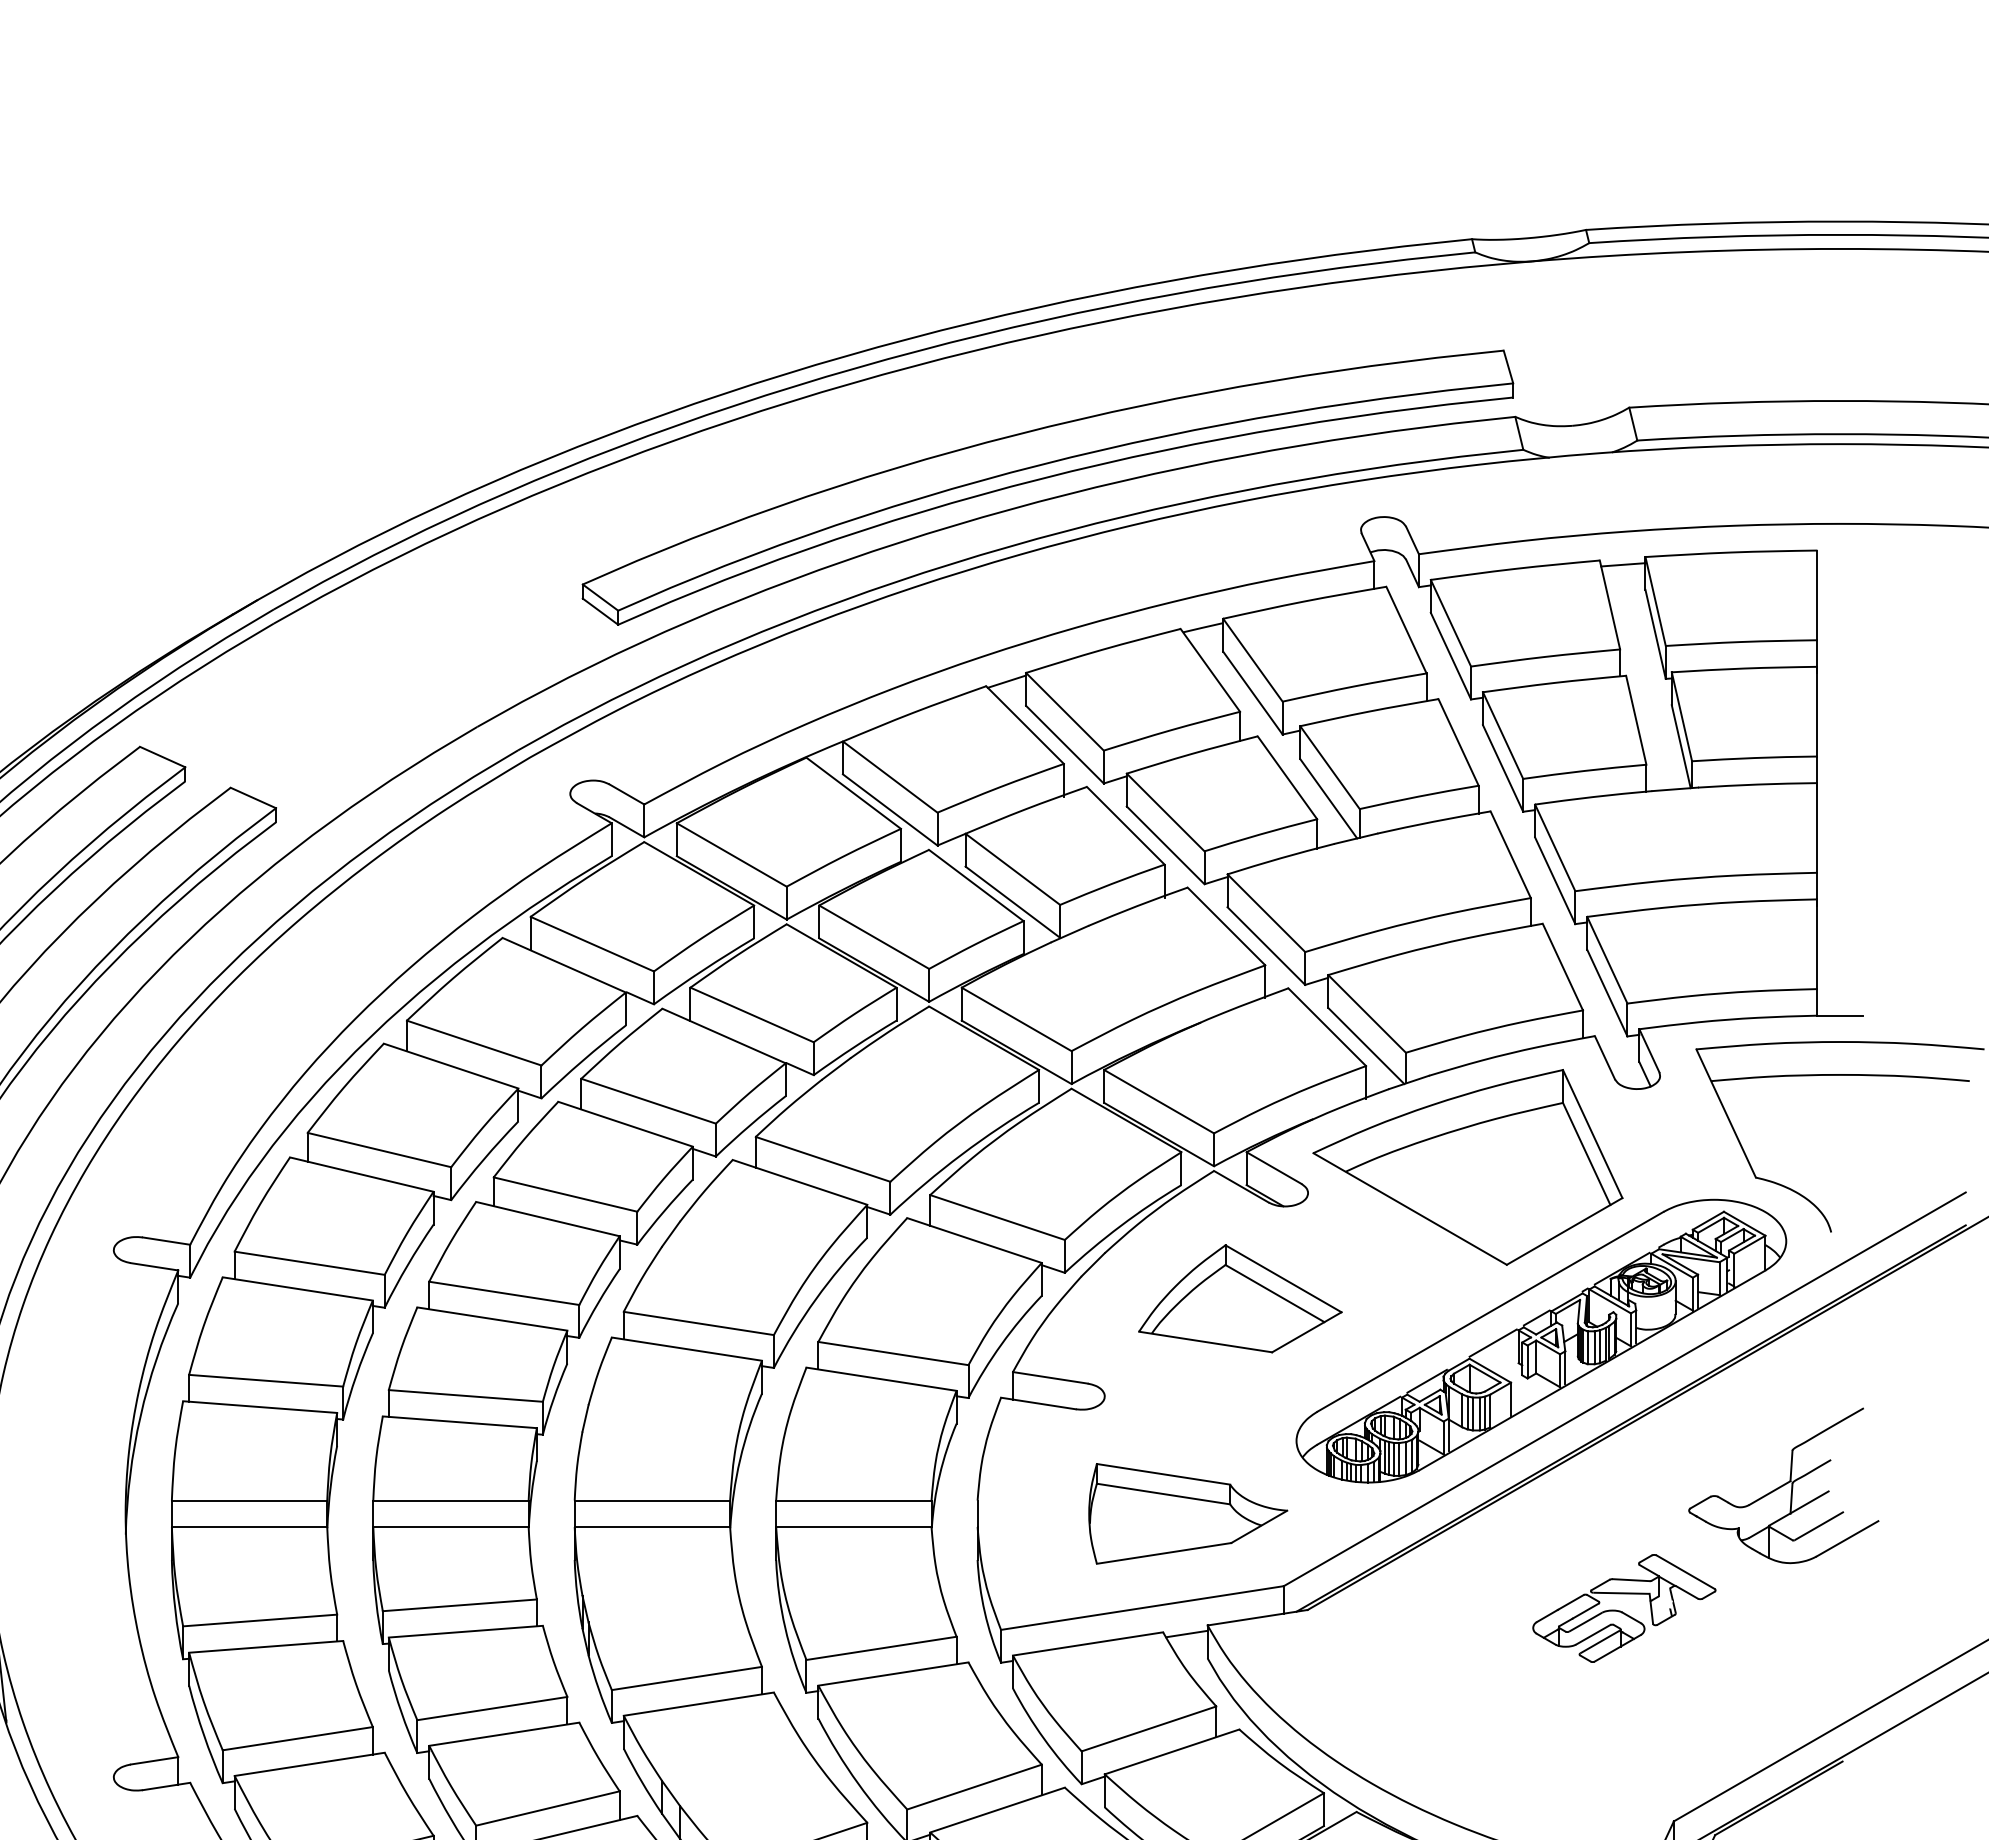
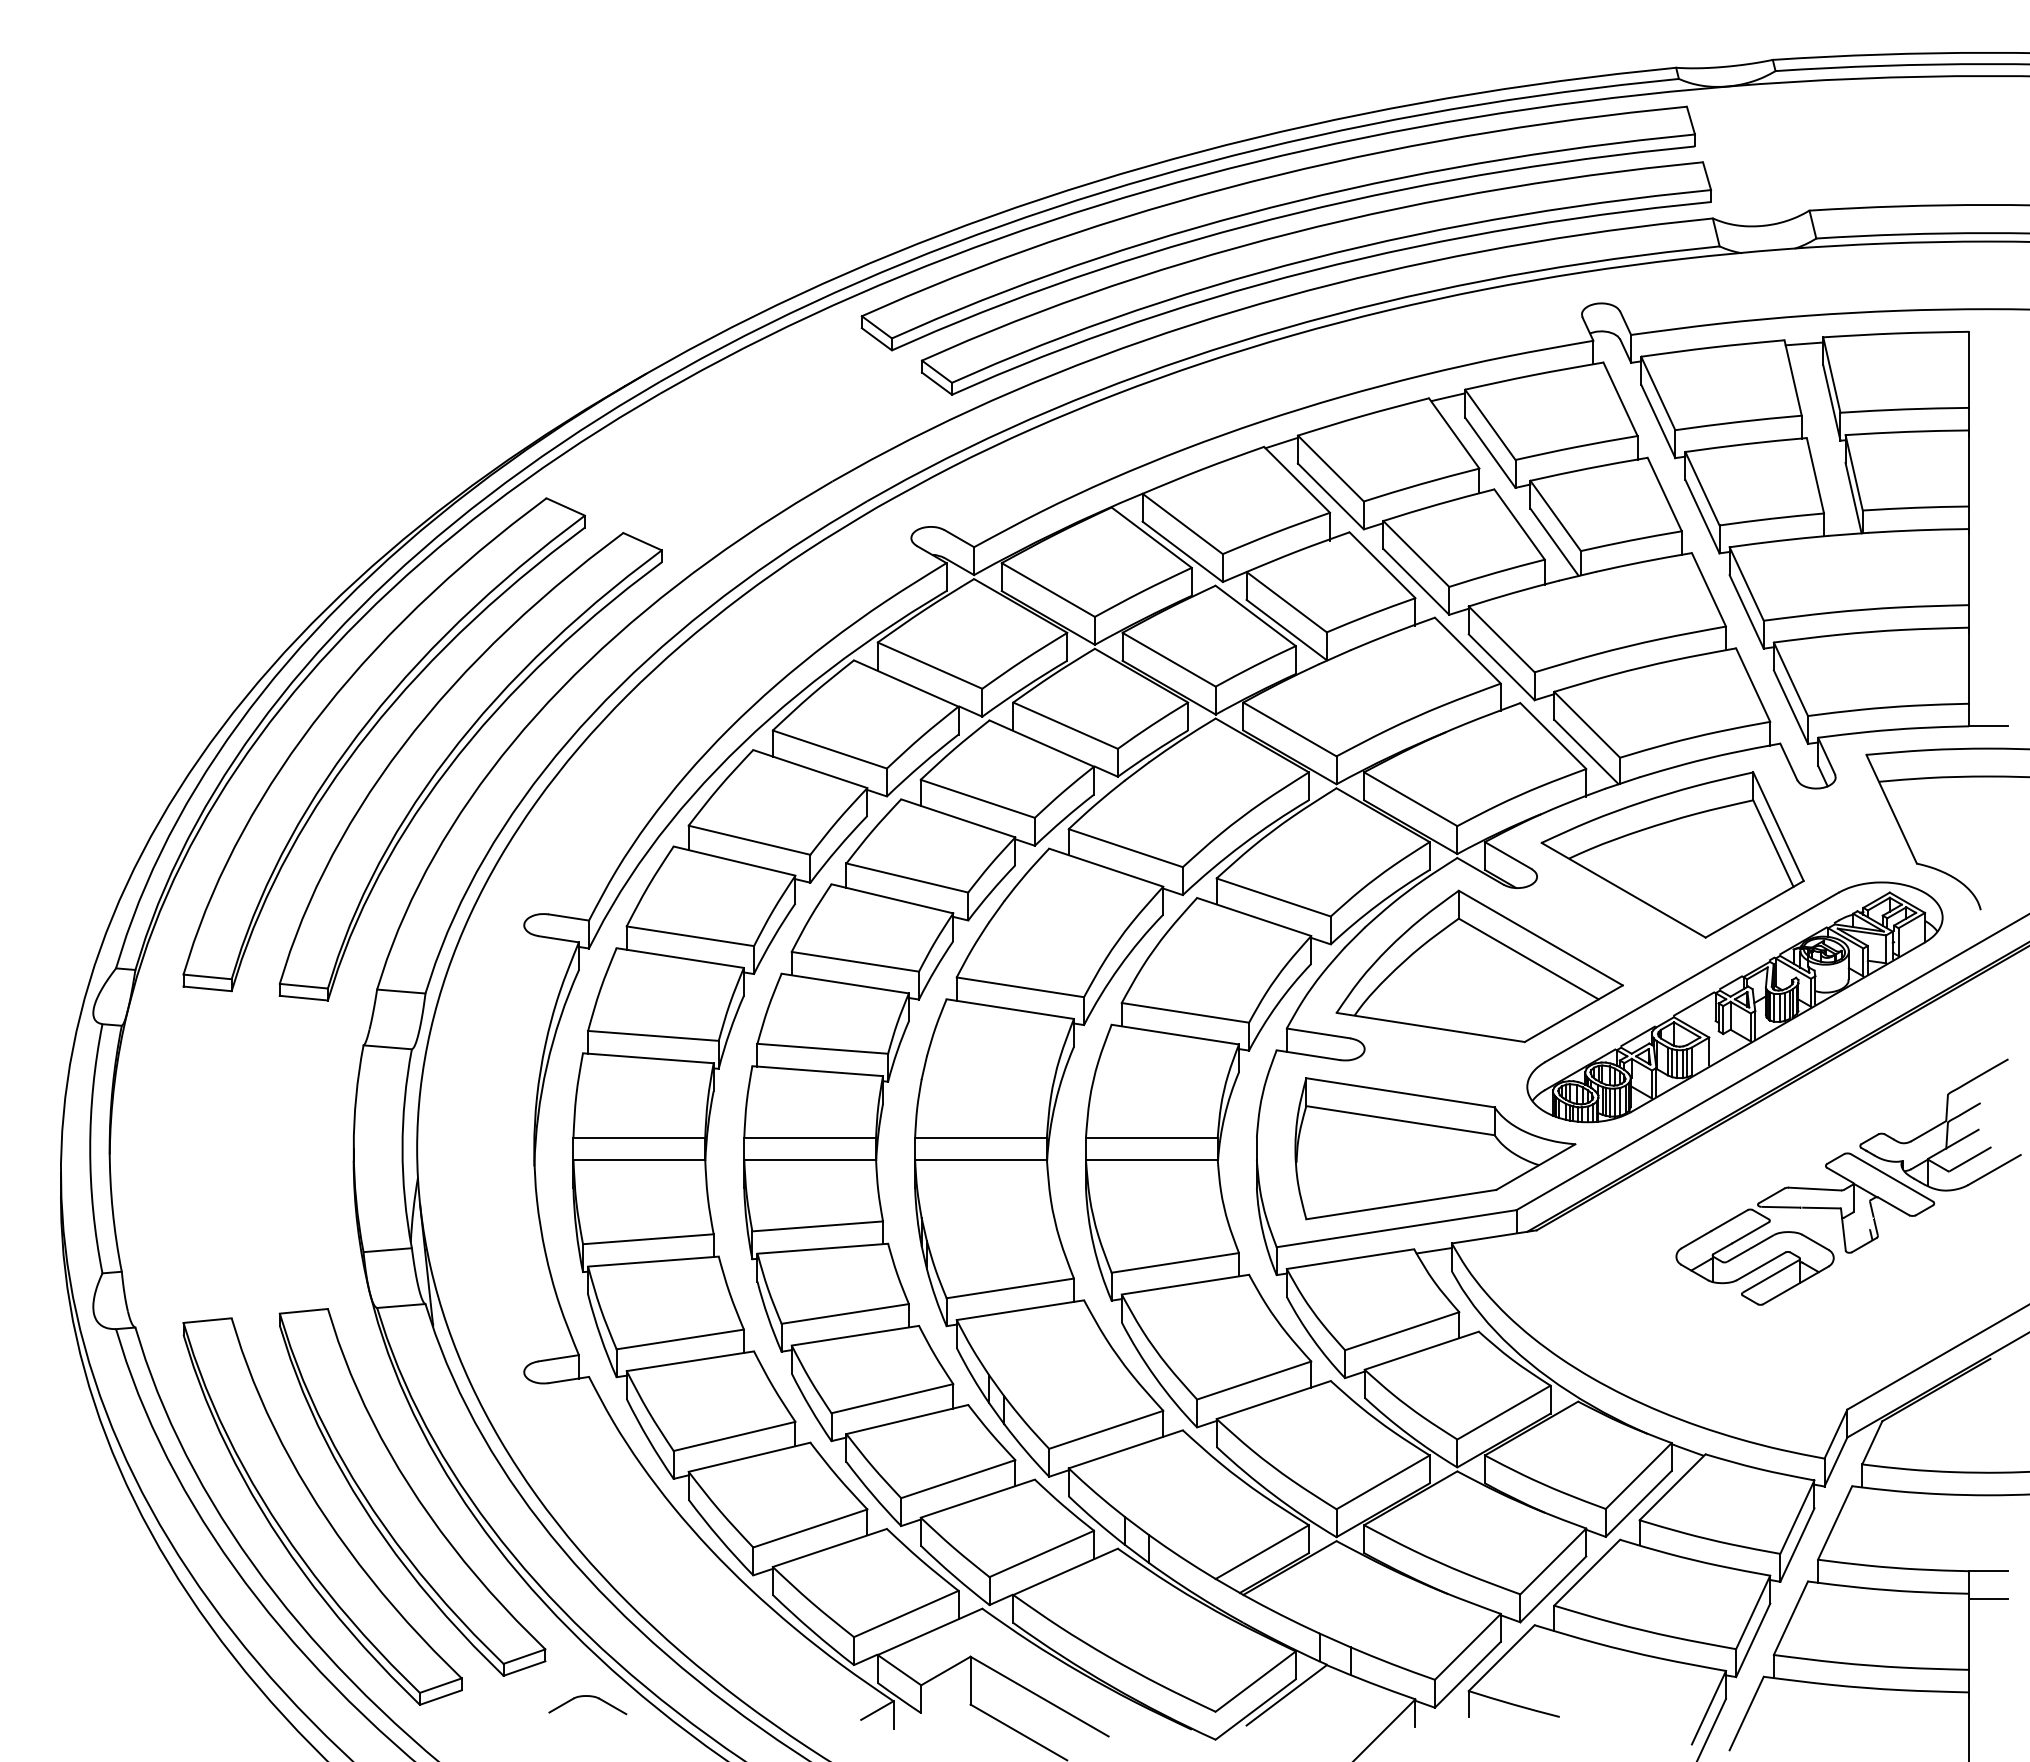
part: (1000, 418) -> (1276, 219), added
part: (1240, 1298) -> (1479, 966), size x1.67
part: (1188, 1513) -> (1435, 1148), size x1.67
part: (1624, 1607) -> (1805, 1228), size x1.67

